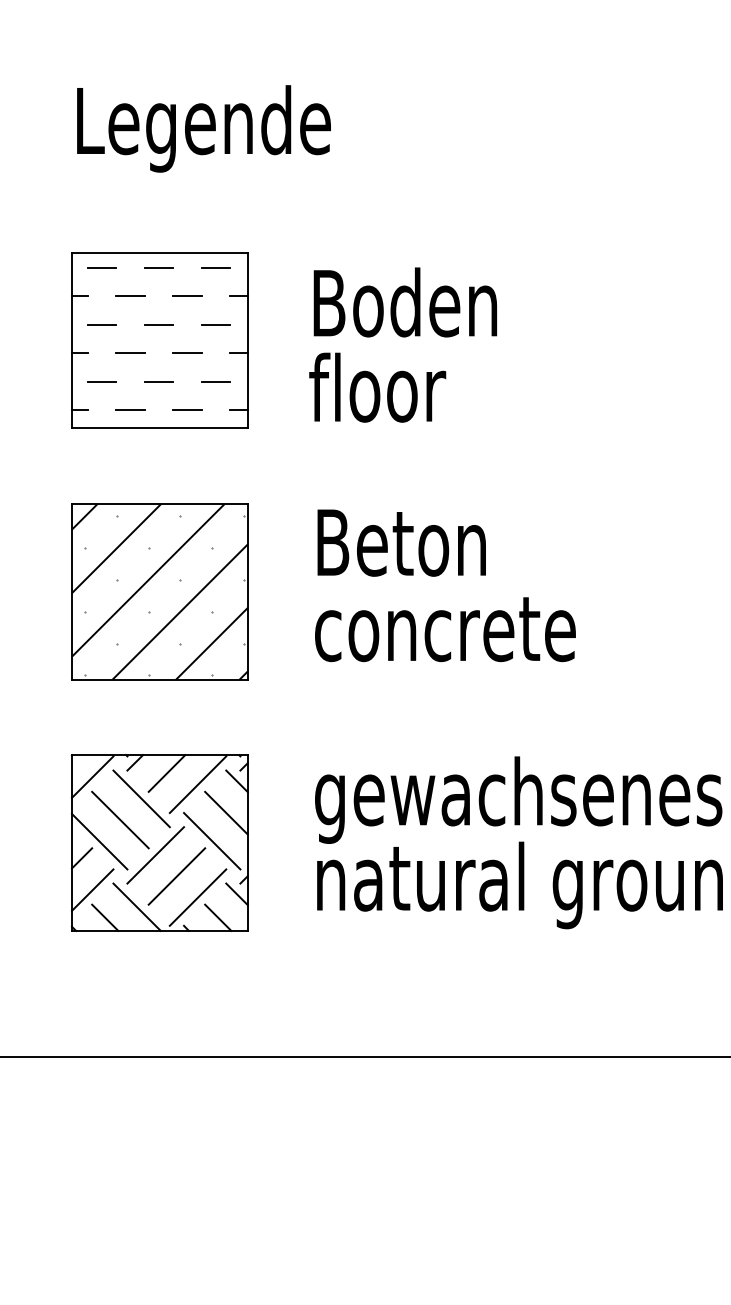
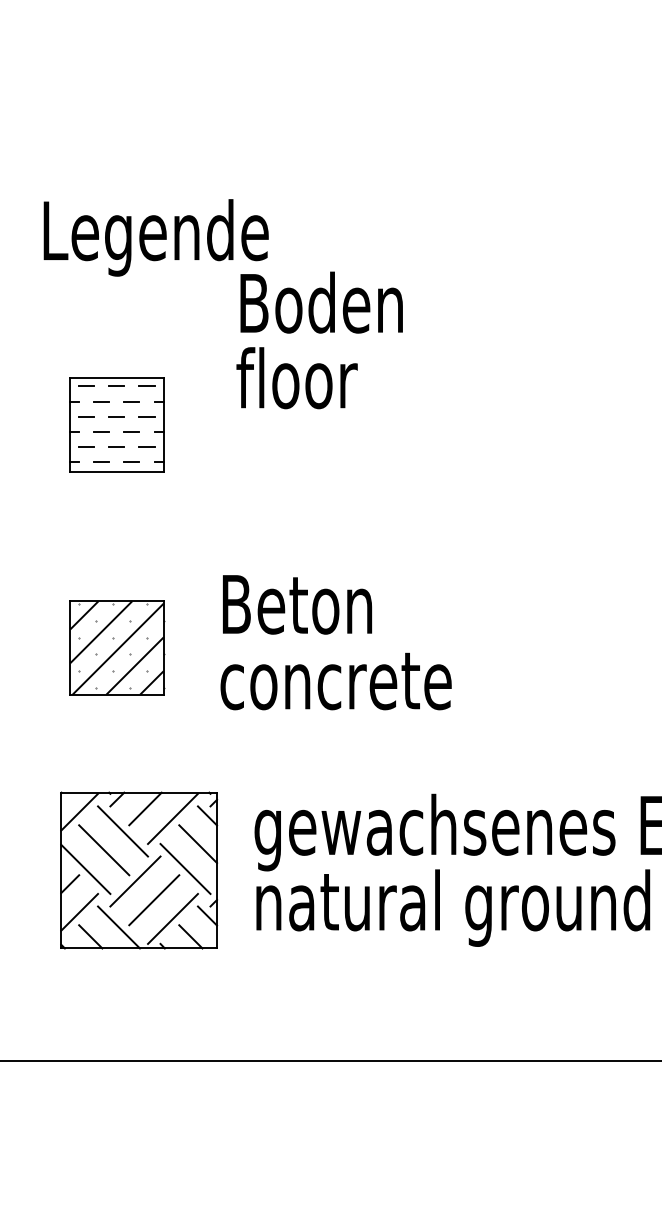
part: (159, 339) -> (116, 424), size x0.6
text: (402, 345) -> (319, 340), moved
text: (444, 585) -> (335, 642), moved
part: (159, 591) -> (116, 647), size x0.6
part: (160, 842) -> (139, 870), moved

